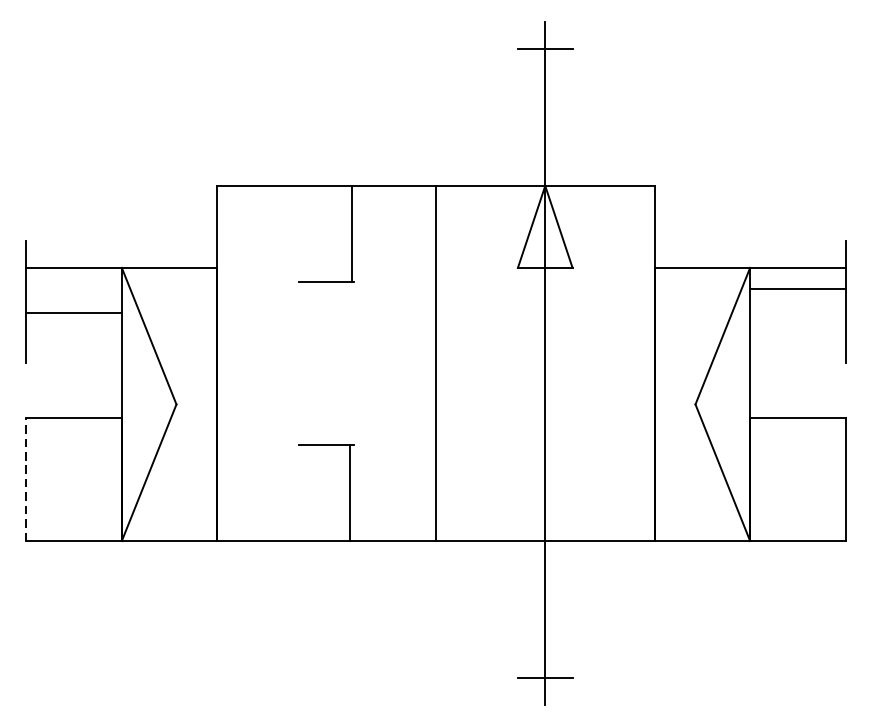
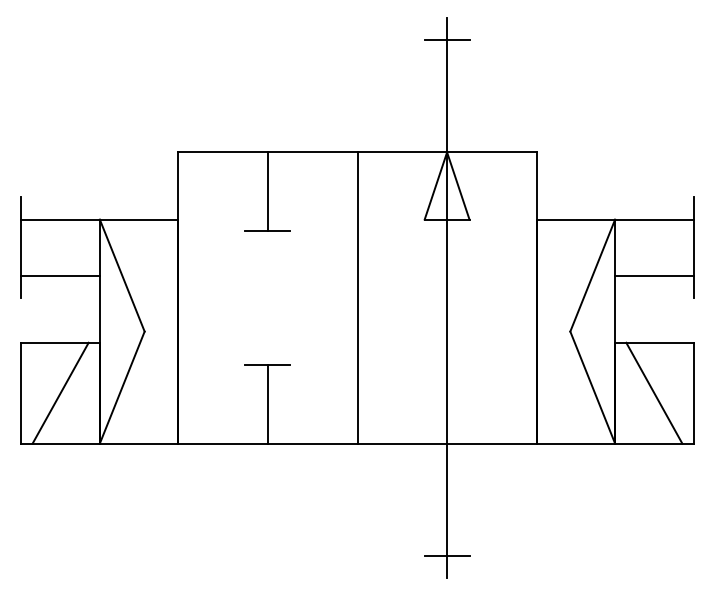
line: (351, 233) -> (267, 191), moved
line: (798, 288) -> (654, 275), moved
line: (73, 312) -> (60, 275), moved
line: (26, 478) -> (21, 392), dashed -> solid
line: (73, 478) -> (60, 392), added
line: (798, 478) -> (654, 392), added
line: (349, 493) -> (267, 404), moved

